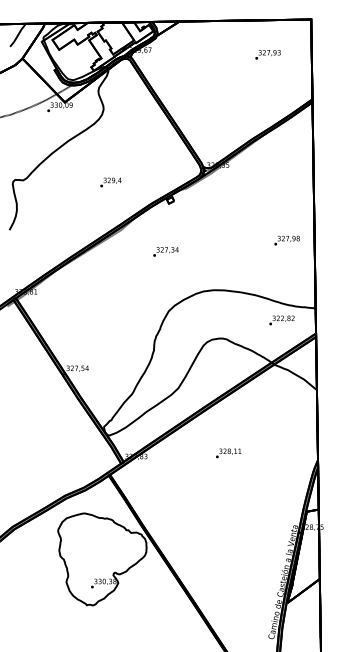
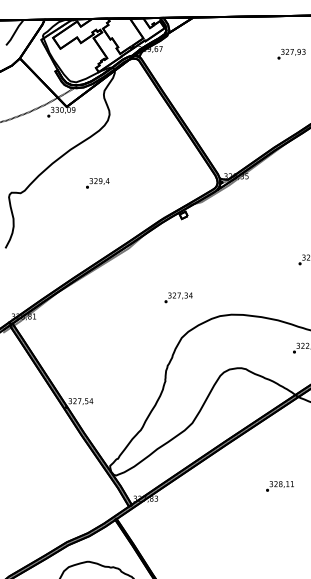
text: (110, 182) -> (97, 183), moved
text: (165, 251) -> (178, 297), moved
text: (228, 453) -> (279, 486), moved

